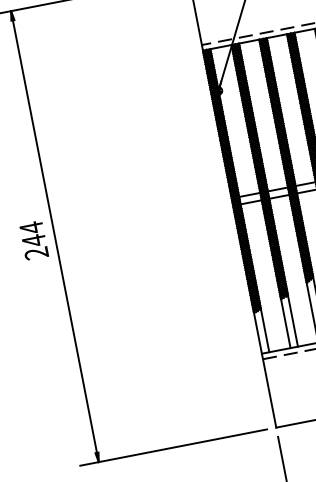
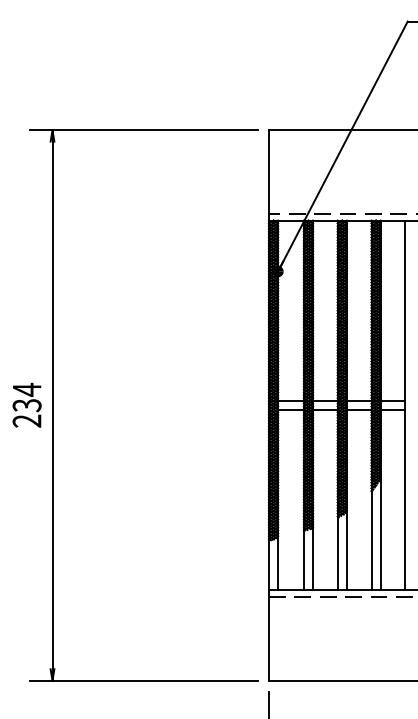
text: (33, 240) -> (26, 405), 244 -> 234

